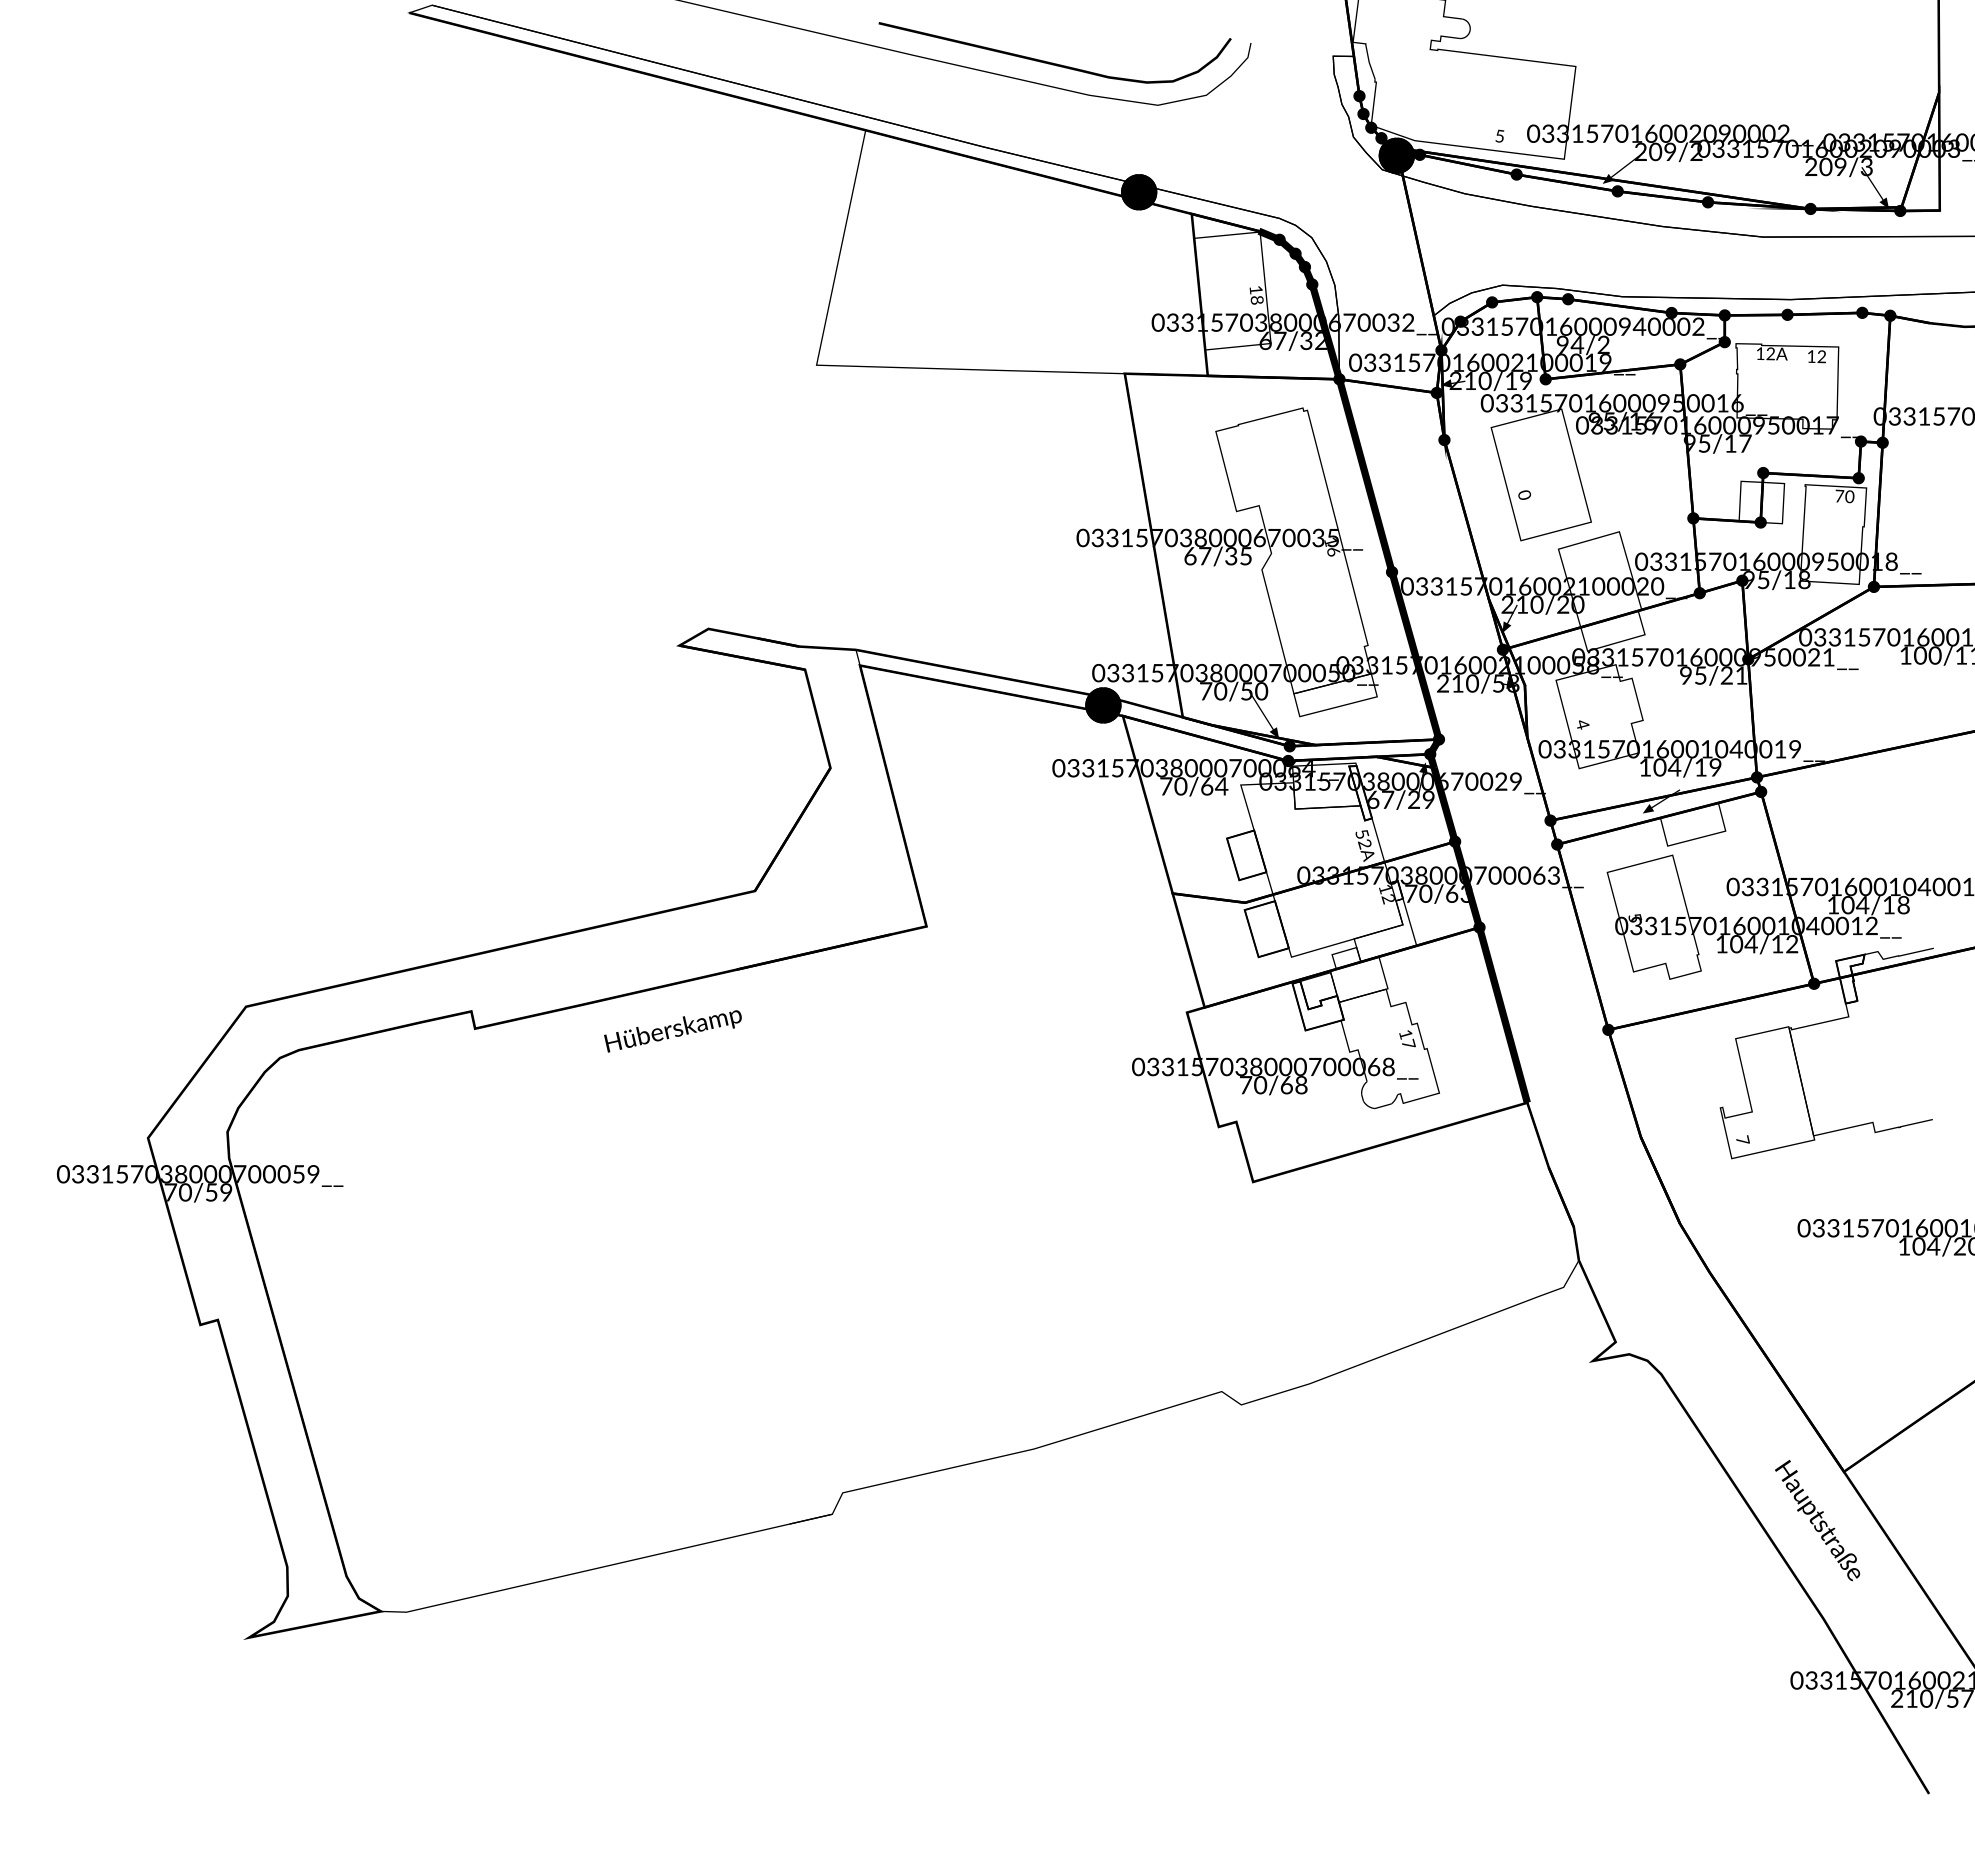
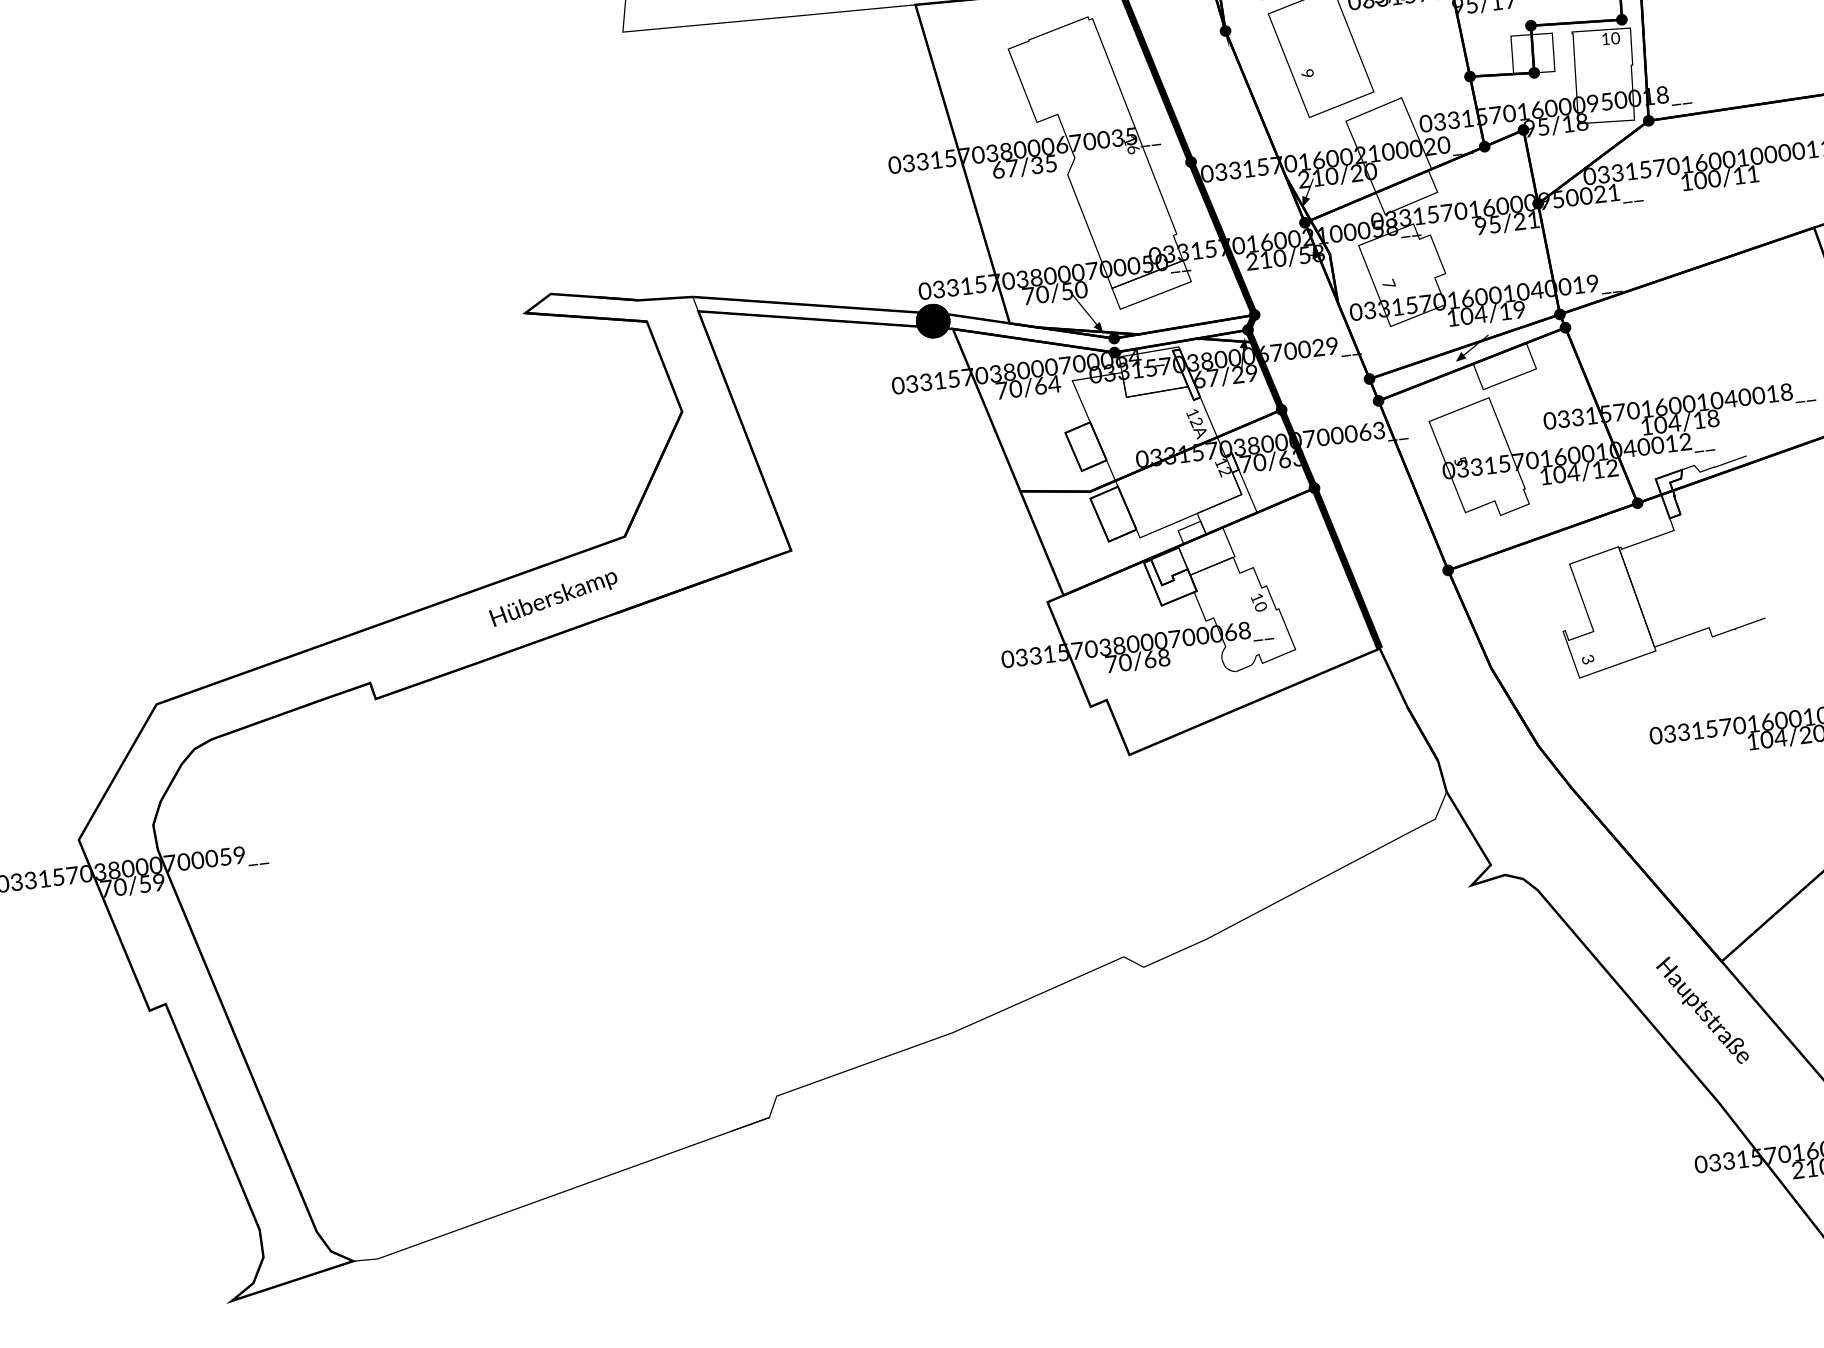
text: (1523, 494) -> (1306, 73), 0 -> 9
text: (1839, 495) -> (1605, 38), 70 -> 10
text: (1582, 724) -> (1388, 284), 4 -> 7
text: (1362, 834) -> (1193, 413), 52A -> 12A
text: (672, 1031) -> (553, 599), moved
text: (1408, 1043) -> (1260, 606), 17 -> 10
text: (1742, 1140) -> (1587, 659), 7 -> 3

